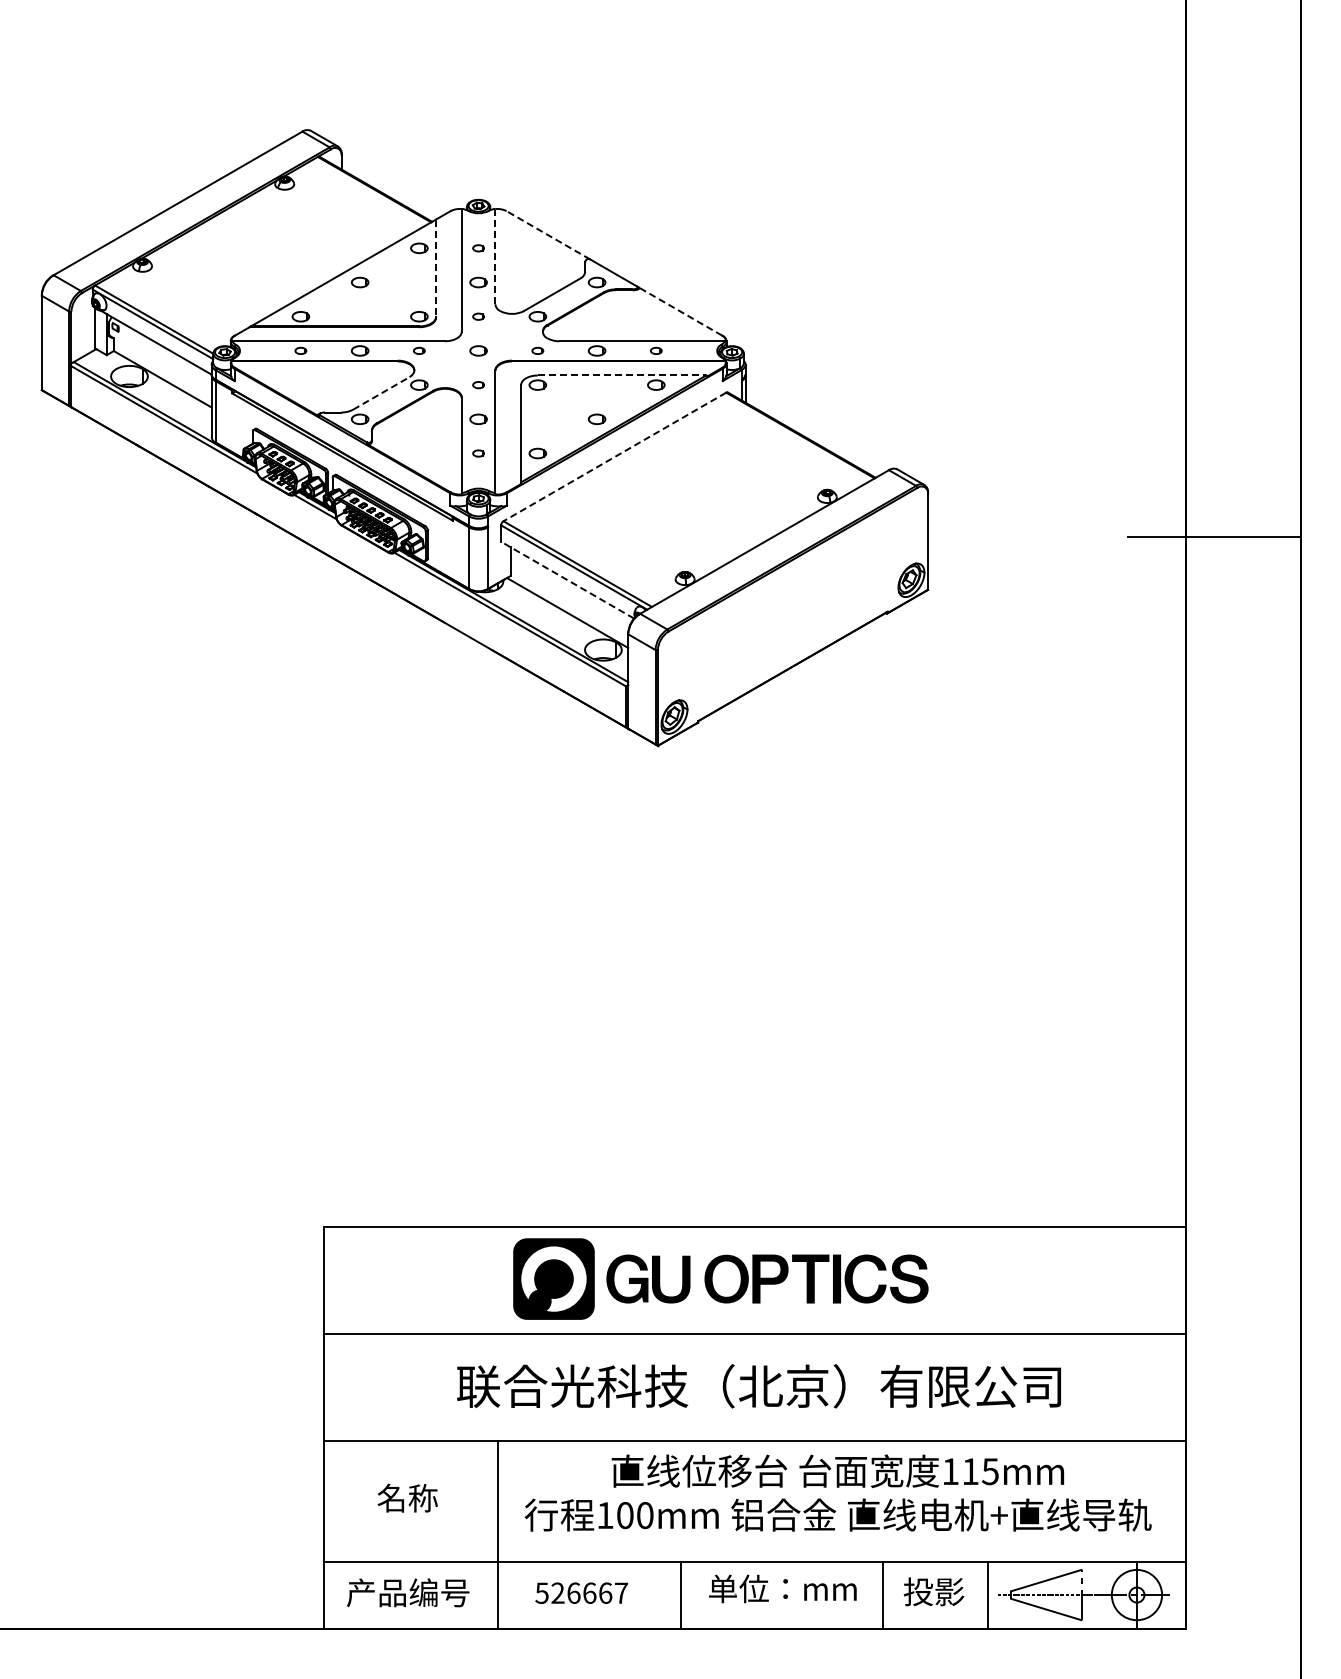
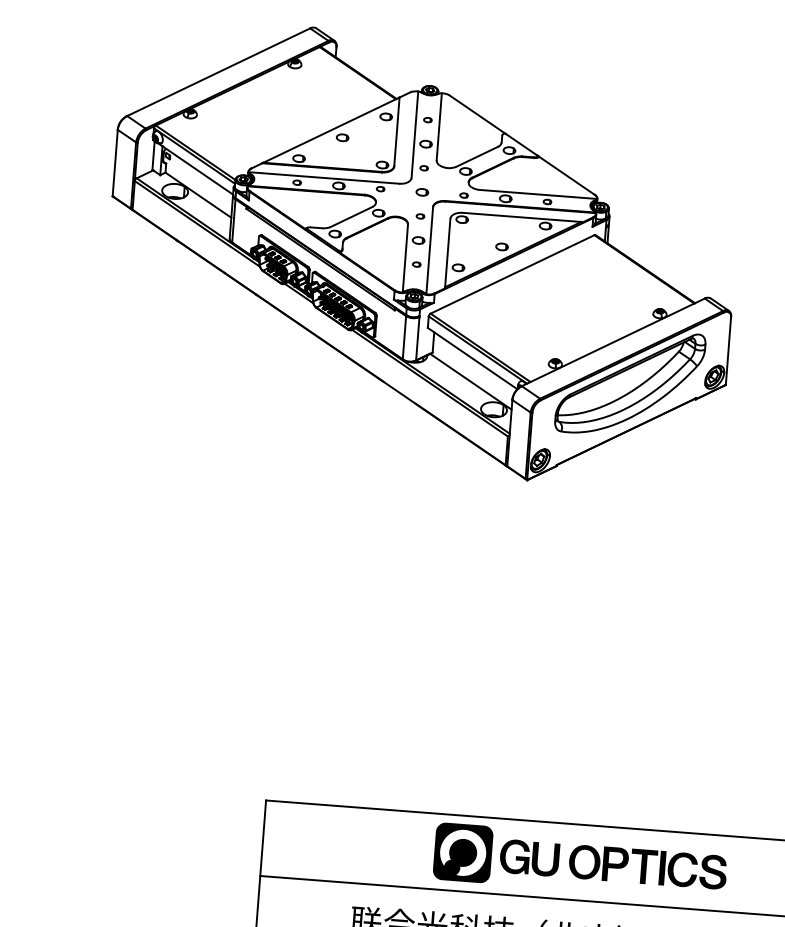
line: (547, 235) -> (477, 114), dashed -> solid
line: (495, 256) -> (439, 126), dashed -> solid
line: (436, 268) -> (397, 132), dashed -> solid
line: (679, 311) -> (565, 175), dashed -> solid
line: (622, 375) -> (522, 217), dashed -> solid
line: (381, 393) -> (351, 217), dashed -> solid
line: (614, 456) -> (512, 274), dashed -> solid
line: (567, 580) -> (472, 358), dashed -> solid
part: (792, 597) -> (630, 382), added
part: (720, 1278) -> (580, 861), moved

